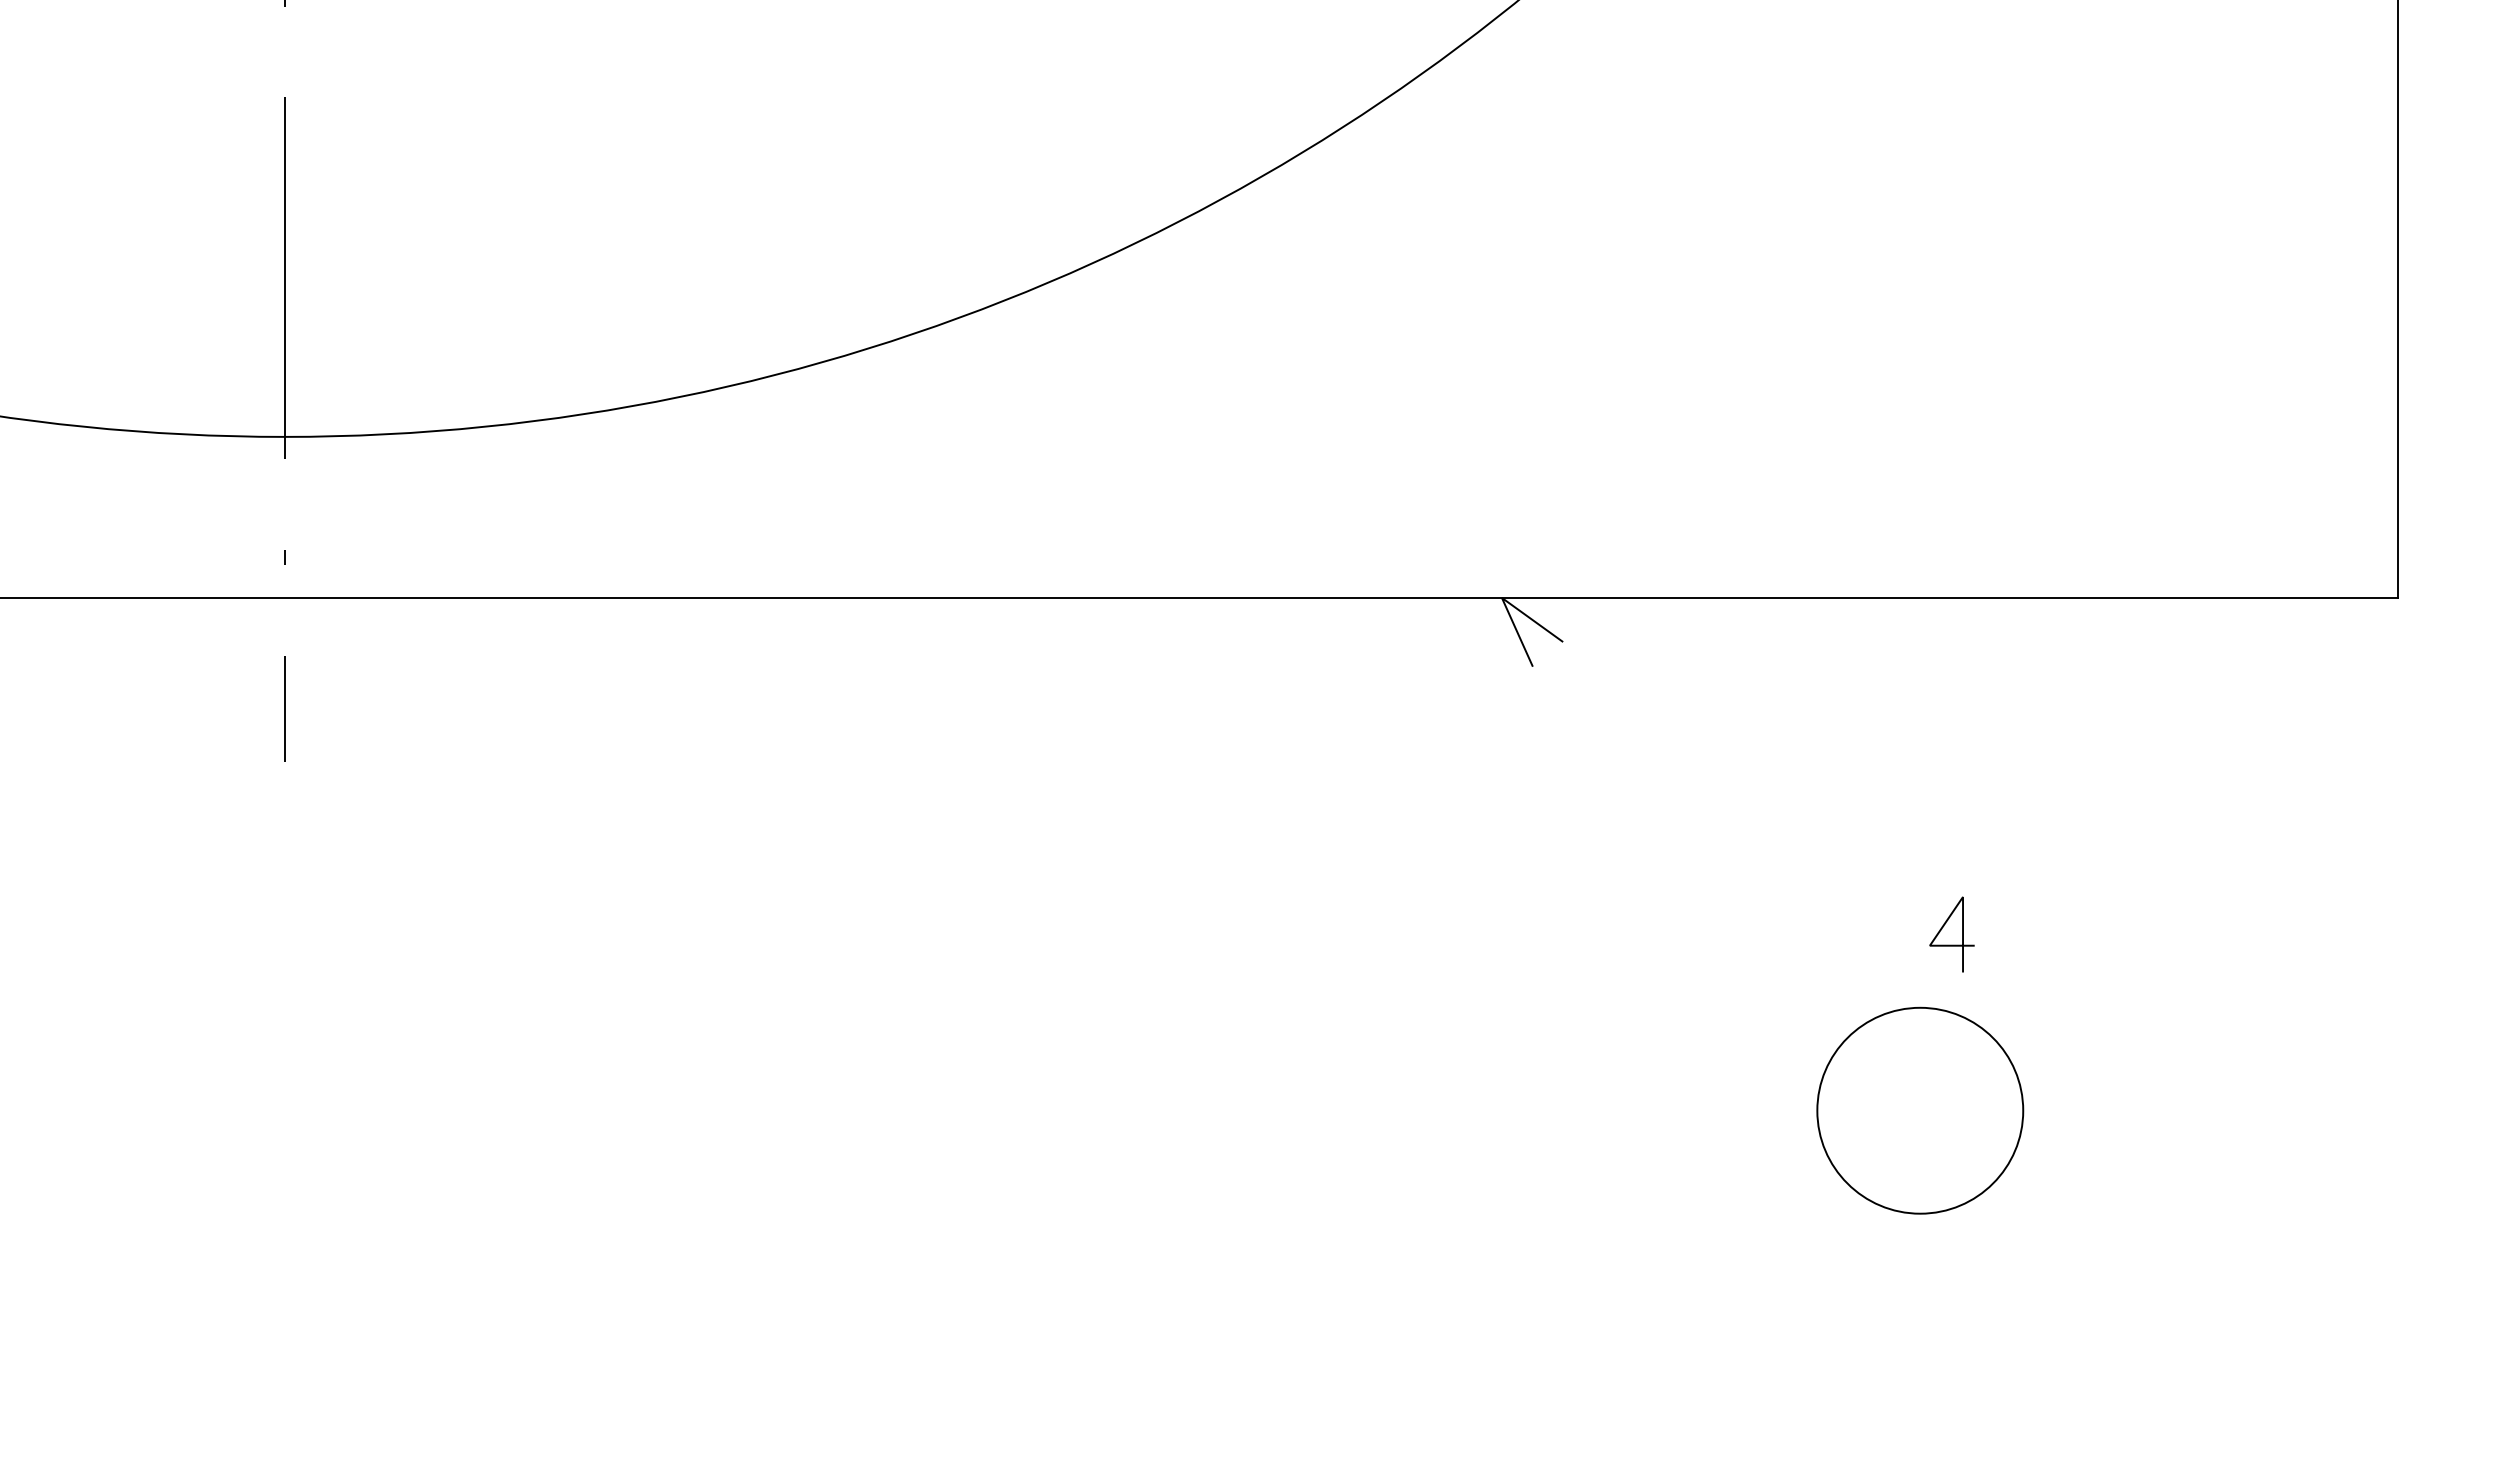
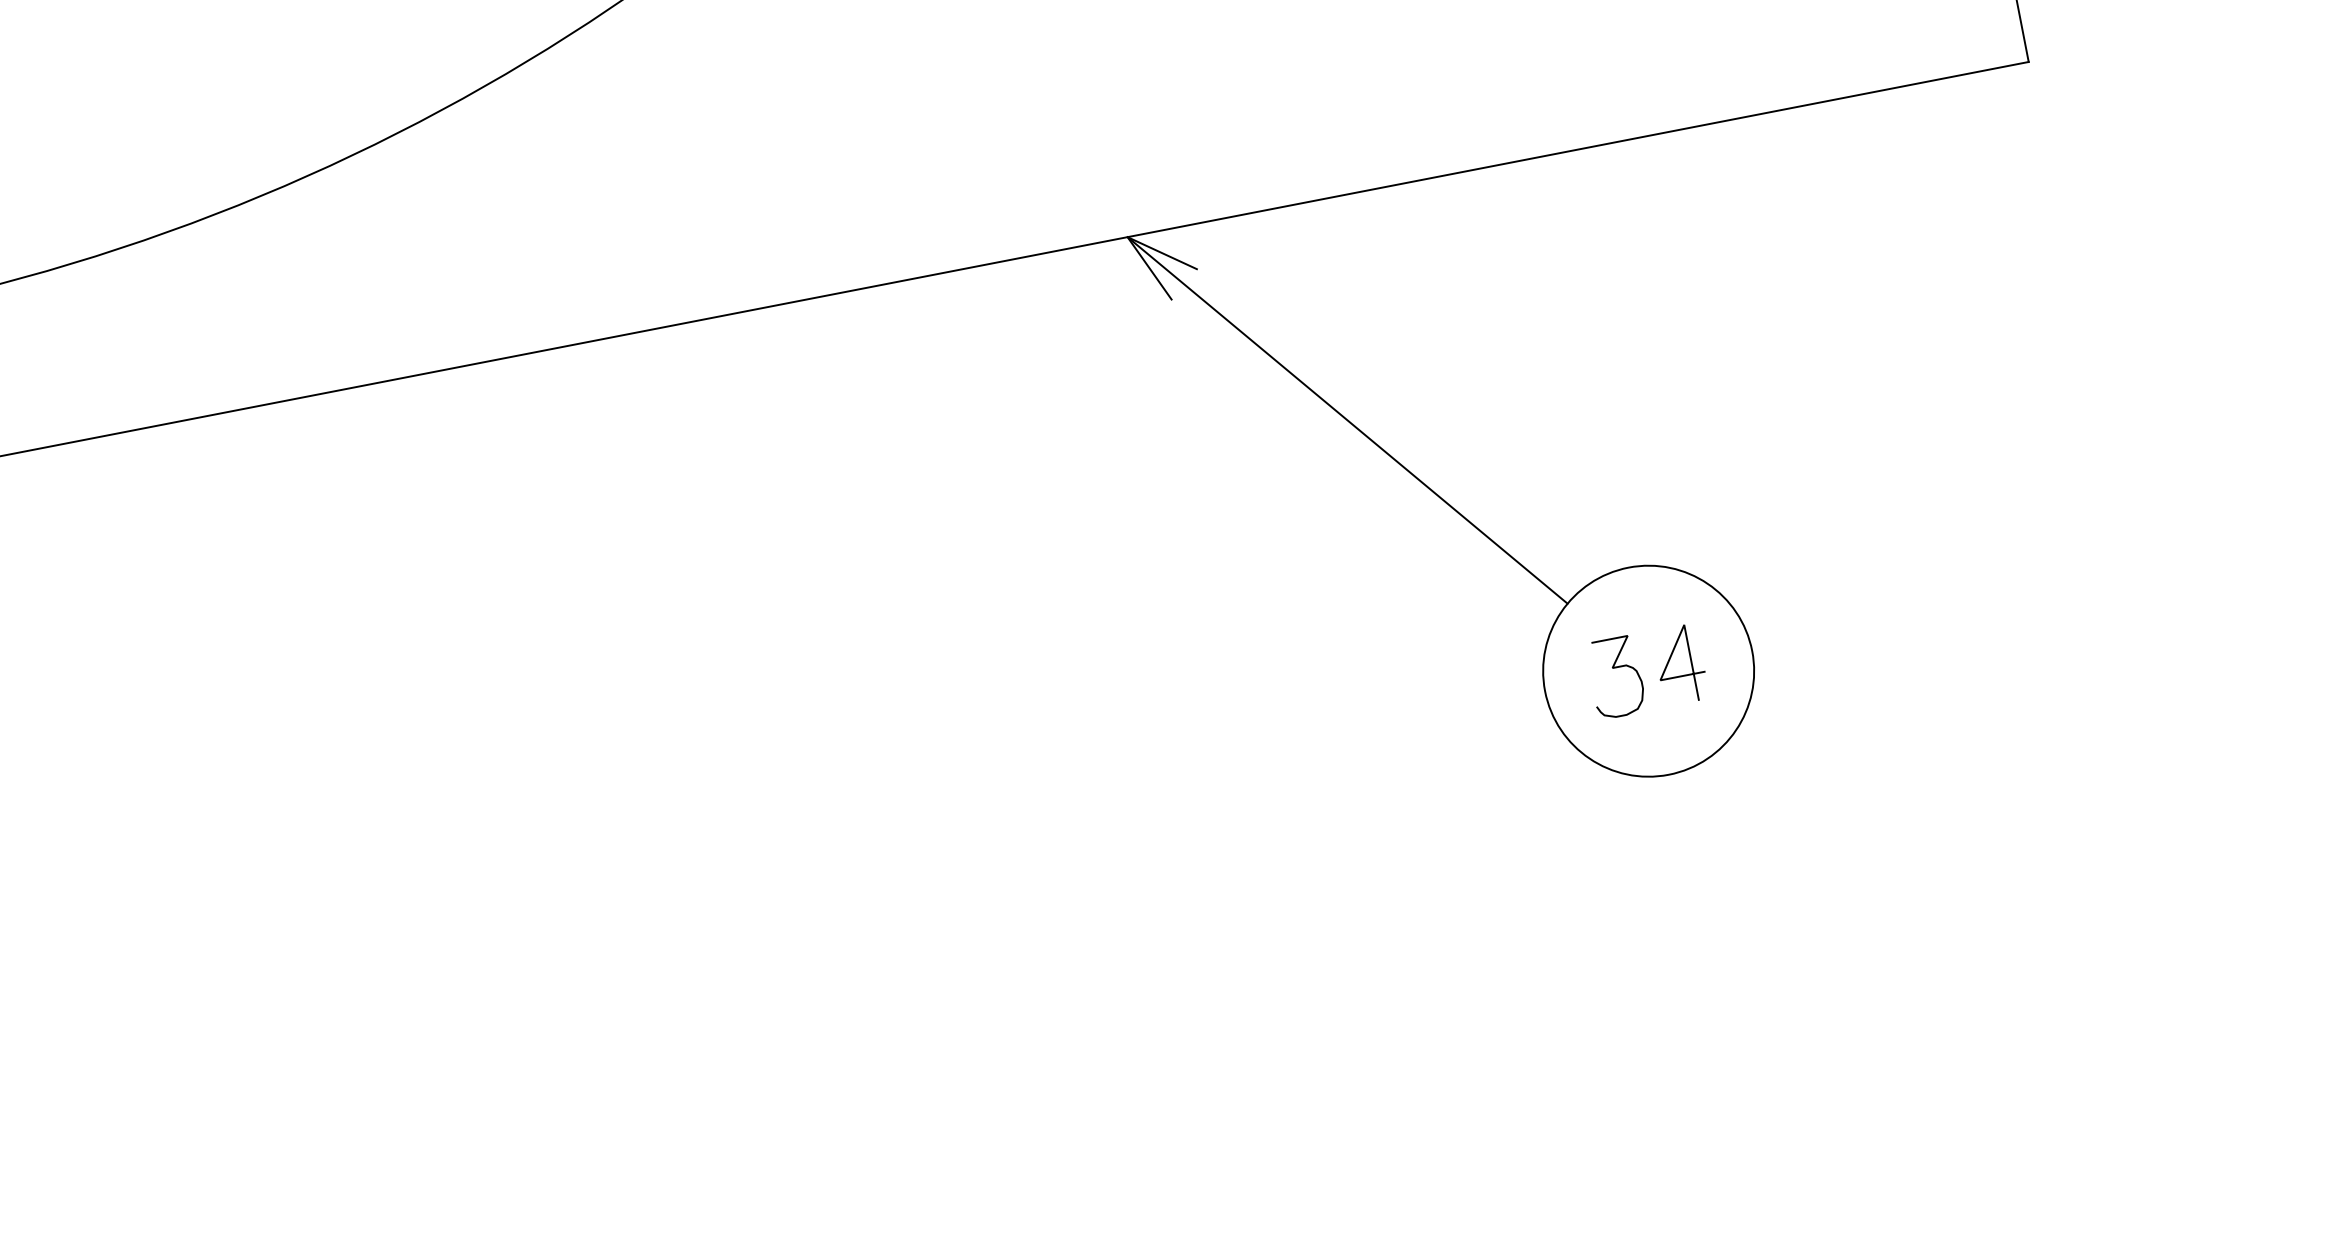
line: (1678, 813) -> (1347, 419), added
line: (1951, 944) -> (1681, 674), moved
curve: (1887, 1101) -> (1613, 668), added

